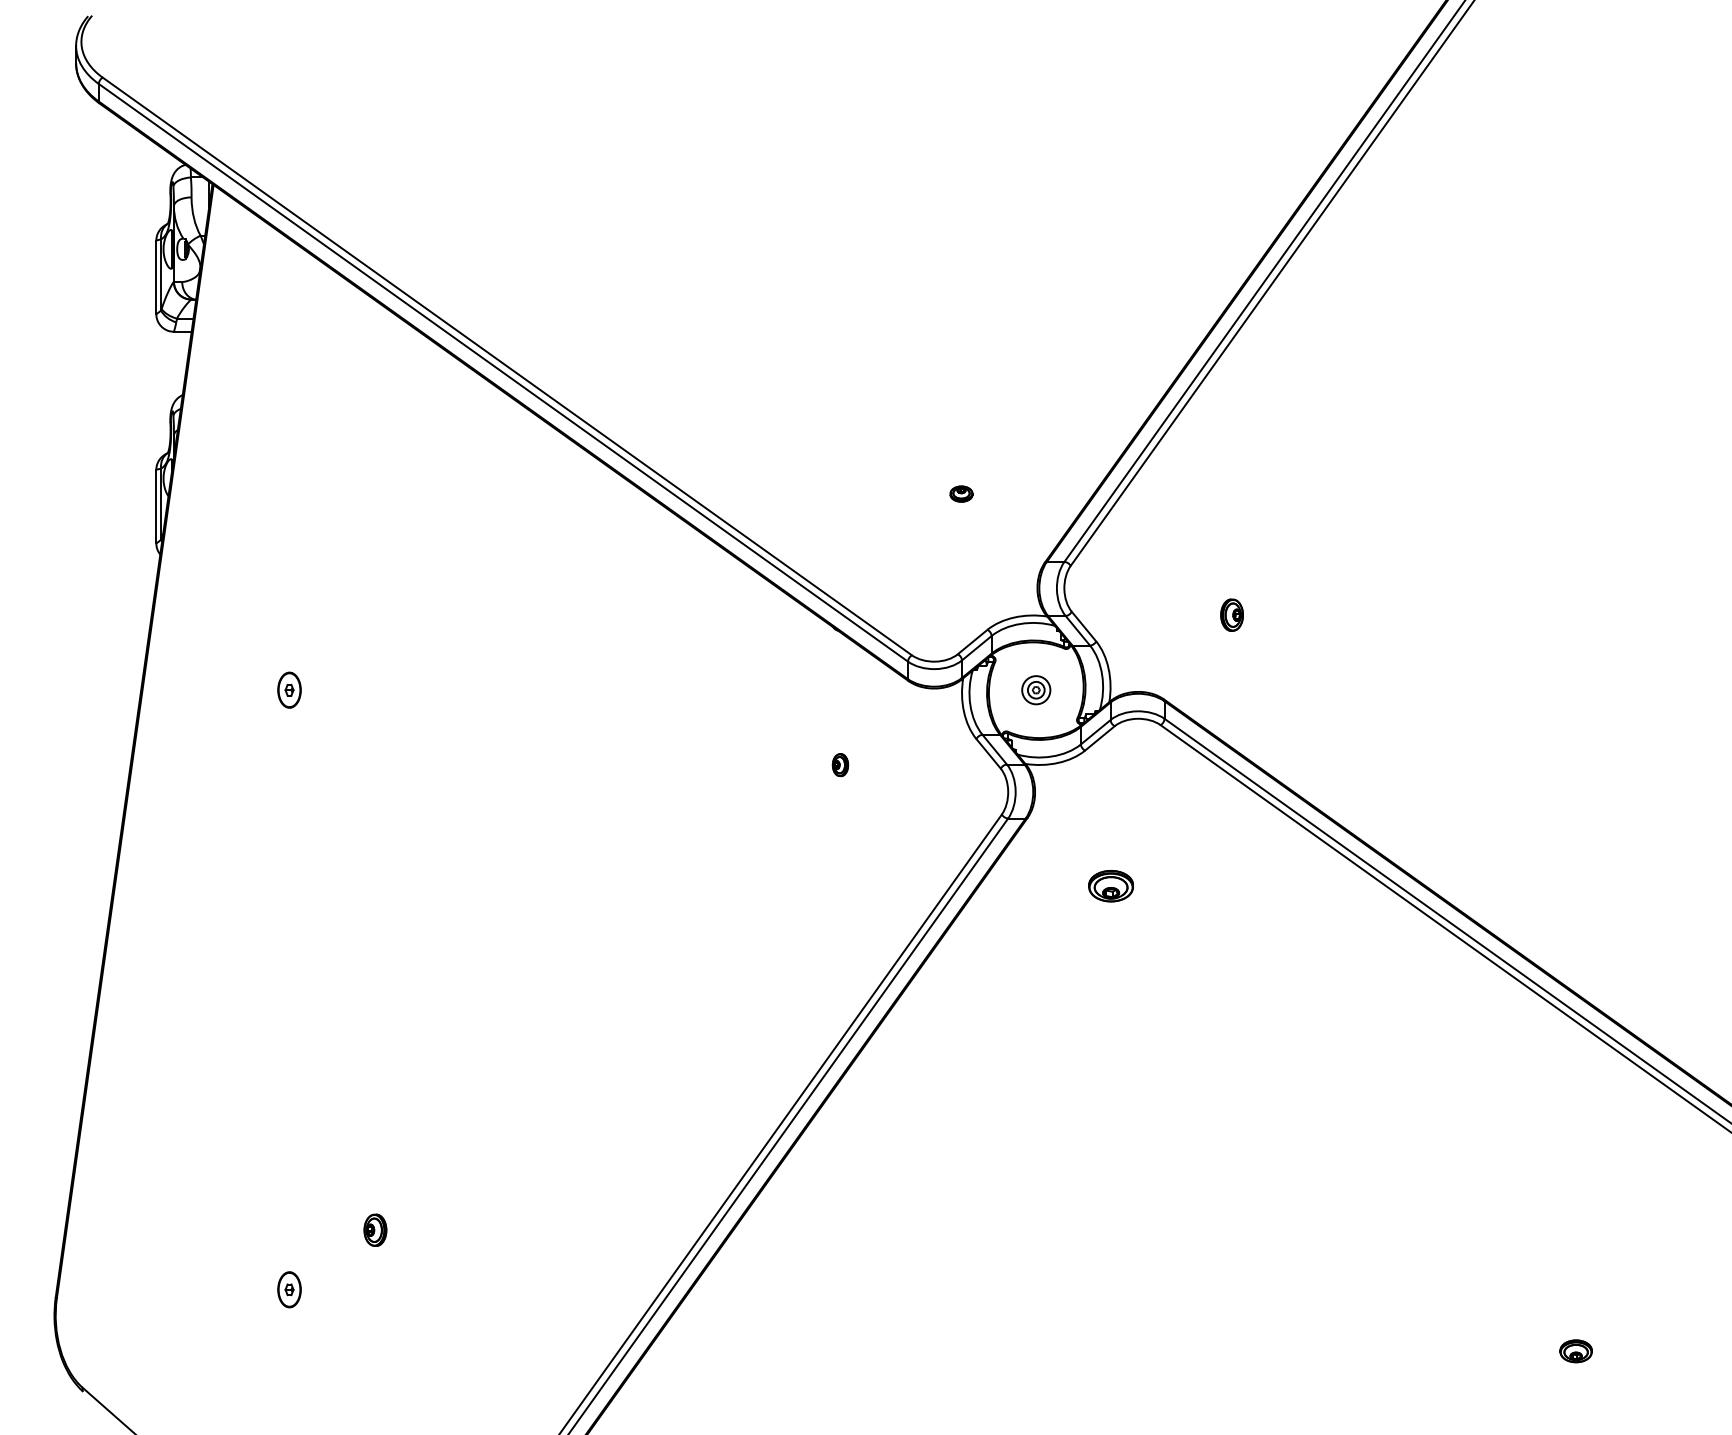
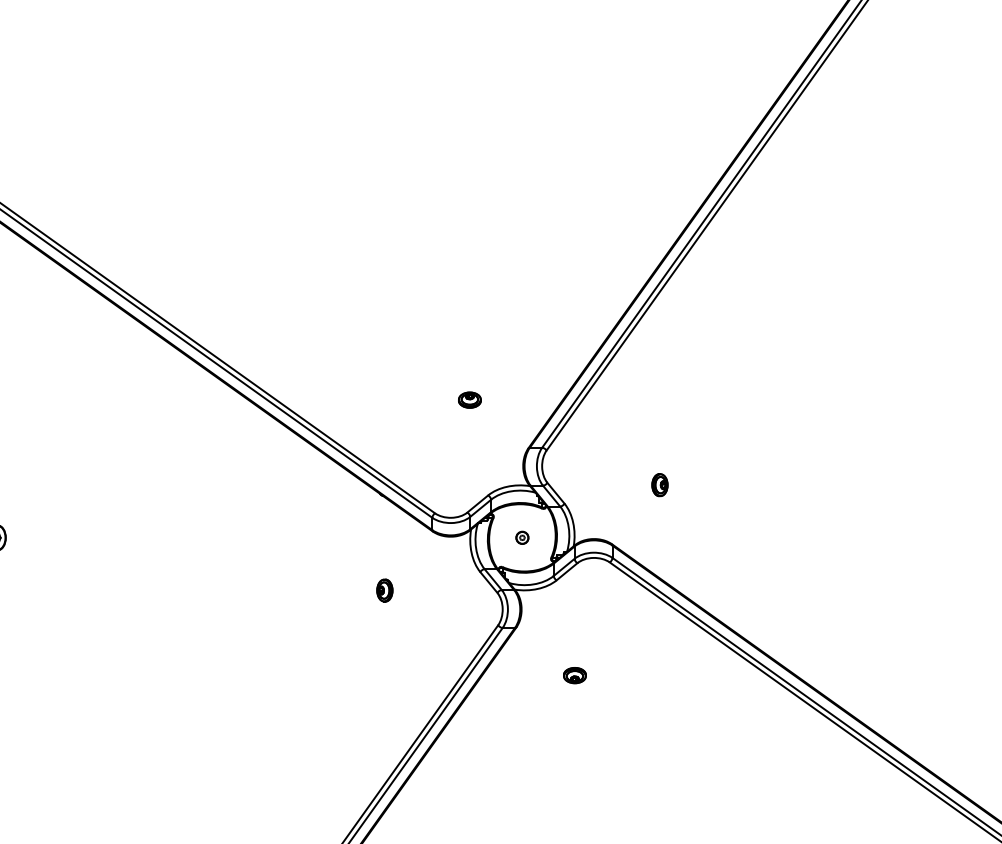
part: (961, 493) -> (469, 399), size x1.43
circle: (1036, 690) -> (522, 538), size x0.62
part: (840, 764) -> (384, 590), size x1.43
part: (1110, 886) -> (574, 675), size x0.71

